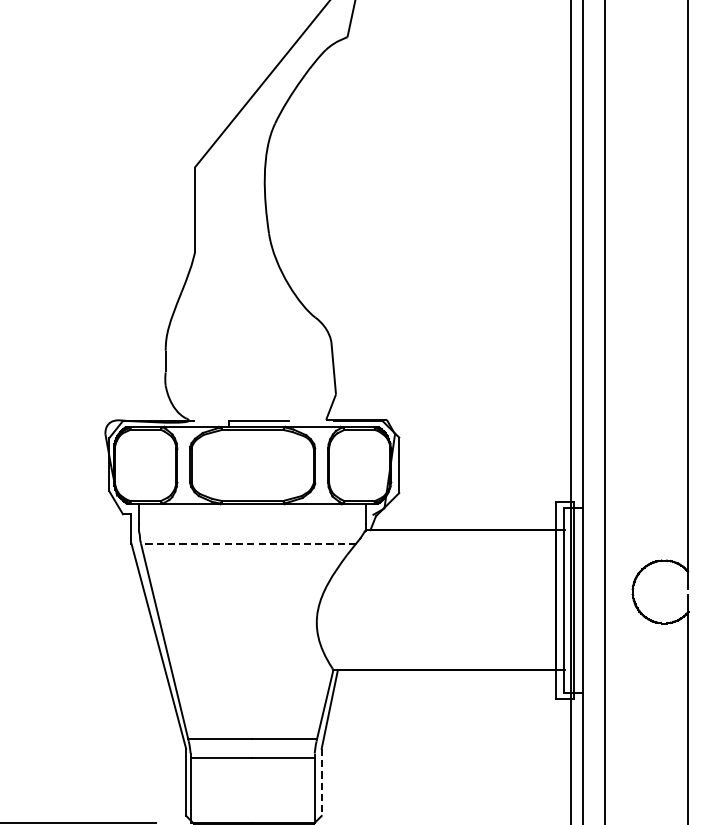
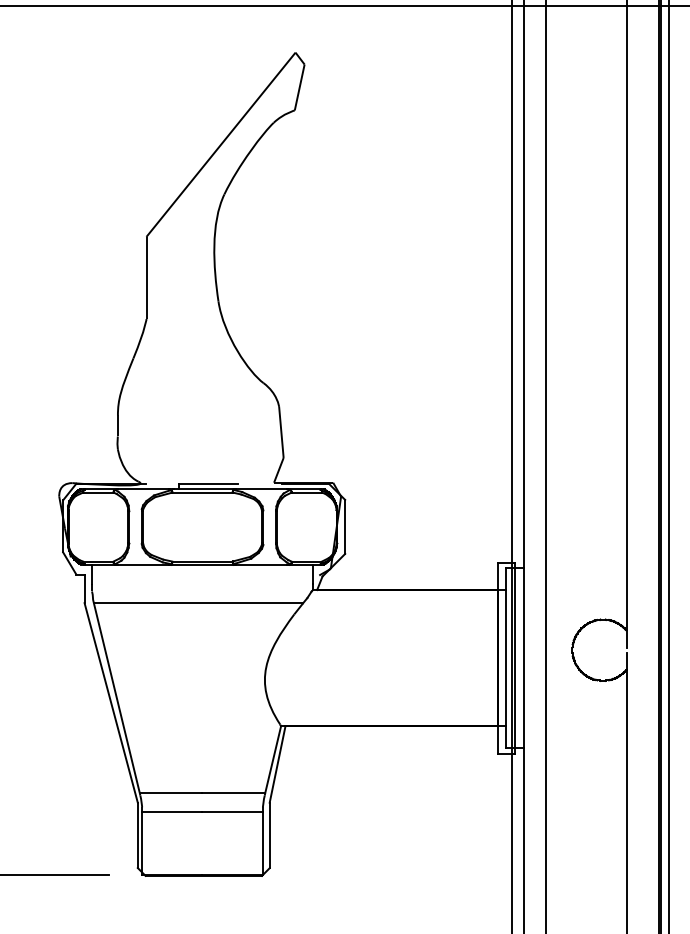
line: (248, 544) -> (198, 603), dashed -> solid
line: (321, 782) -> (269, 835), dashed -> solid

